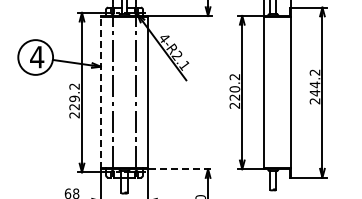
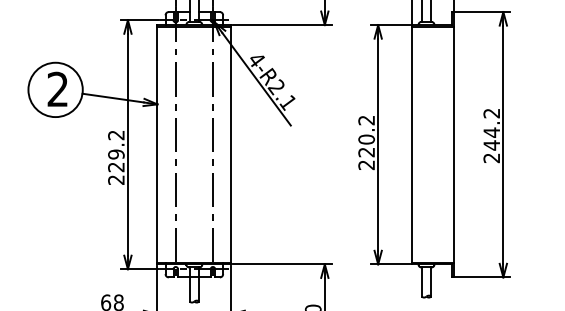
text: (37, 56) -> (58, 88), 4 -> 2
line: (100, 92) -> (156, 144), dashed -> solid
line: (180, 169) -> (281, 264), dashed -> solid

